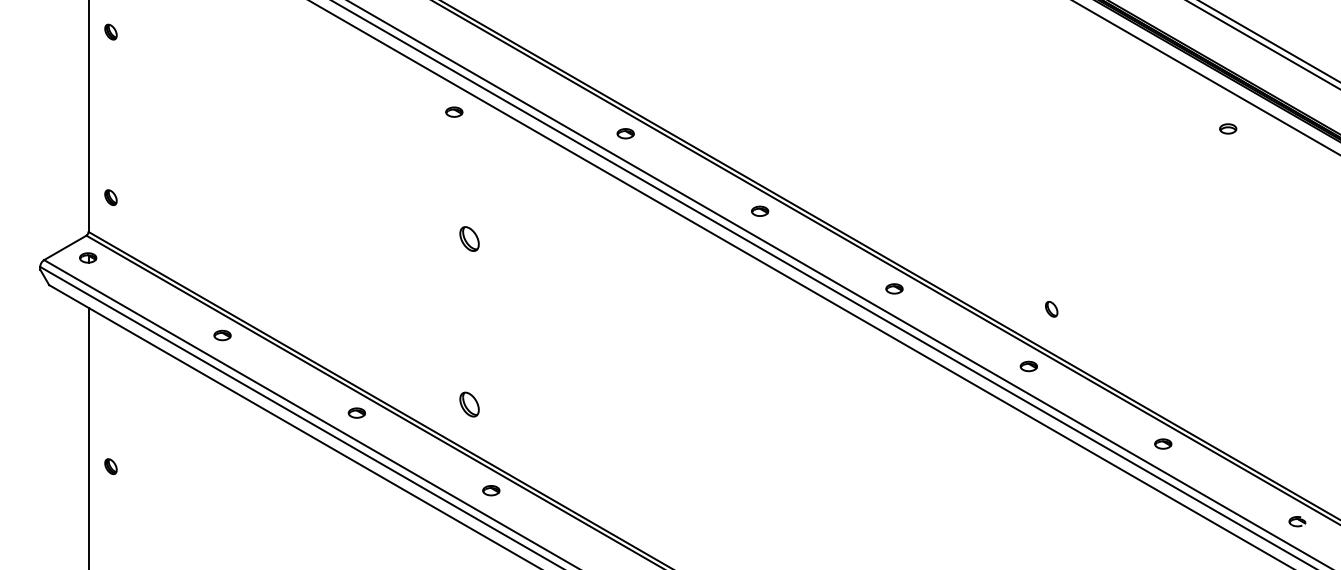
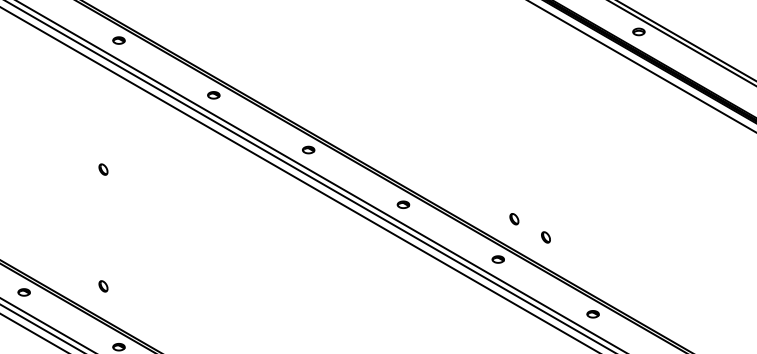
part: (454, 111) -> (119, 40), moved
part: (1228, 128) -> (639, 31), moved
part: (468, 238) -> (102, 169), size x0.62
part: (1096, 334) -> (546, 236), added
part: (468, 404) -> (102, 286), size x0.62

